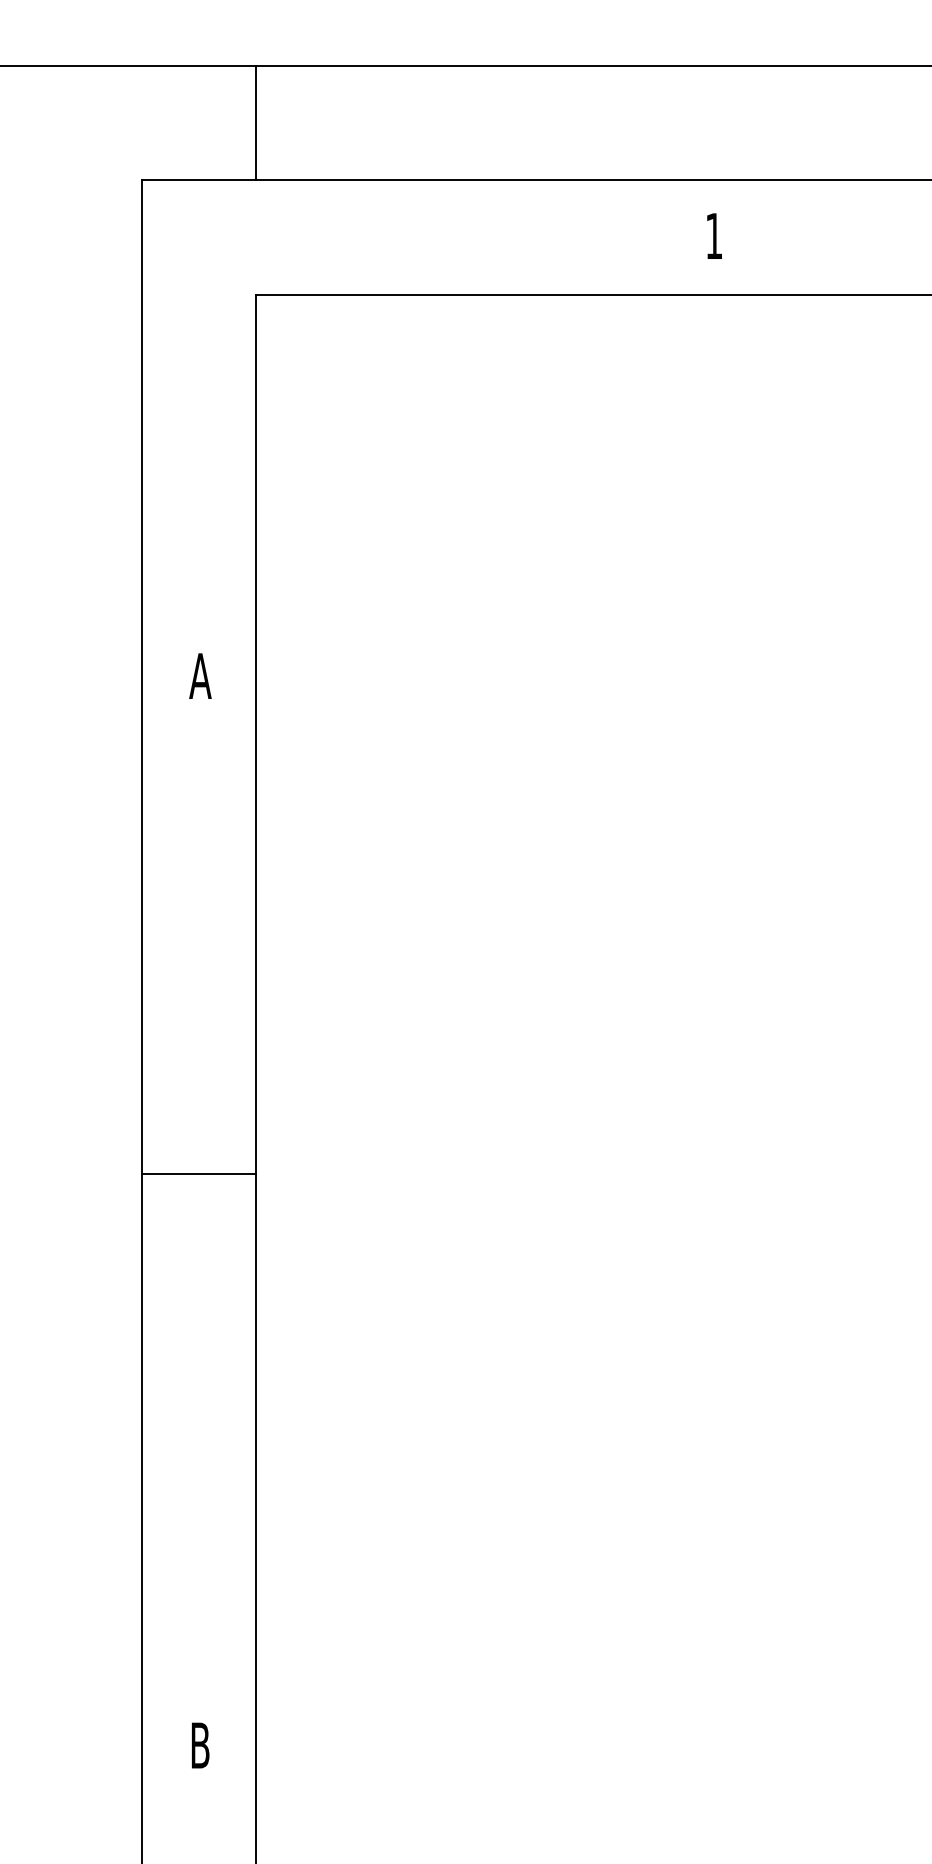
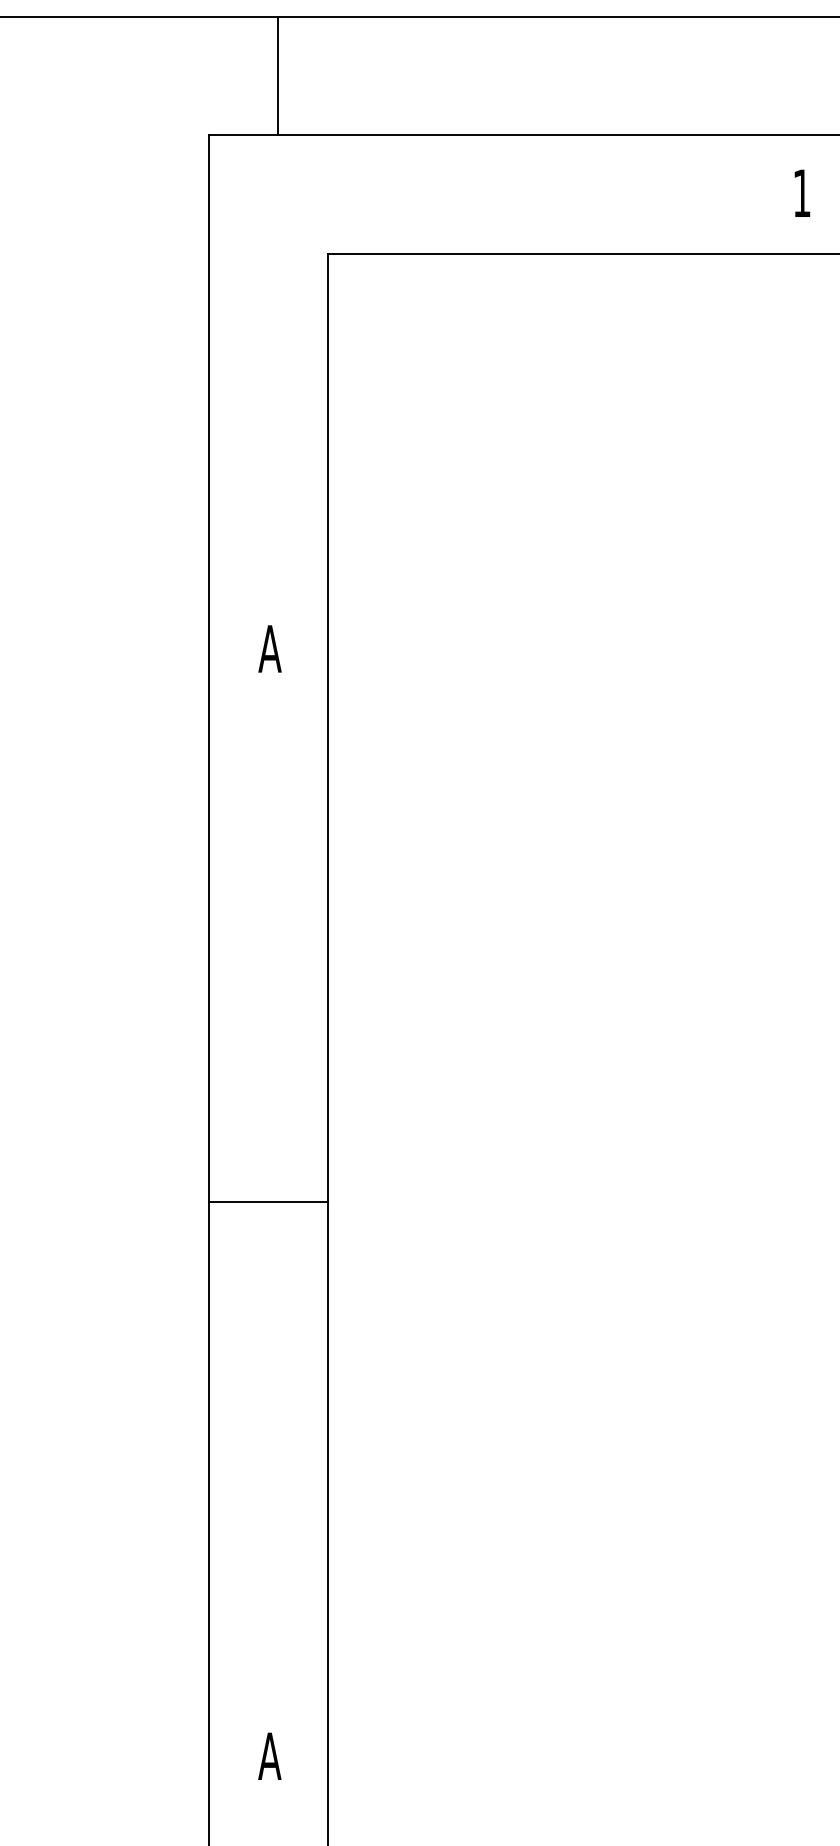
line: (256, 123) -> (278, 76), moved
line: (198, 1174) -> (268, 1202), moved
text: (200, 1745) -> (270, 1756), B -> A

